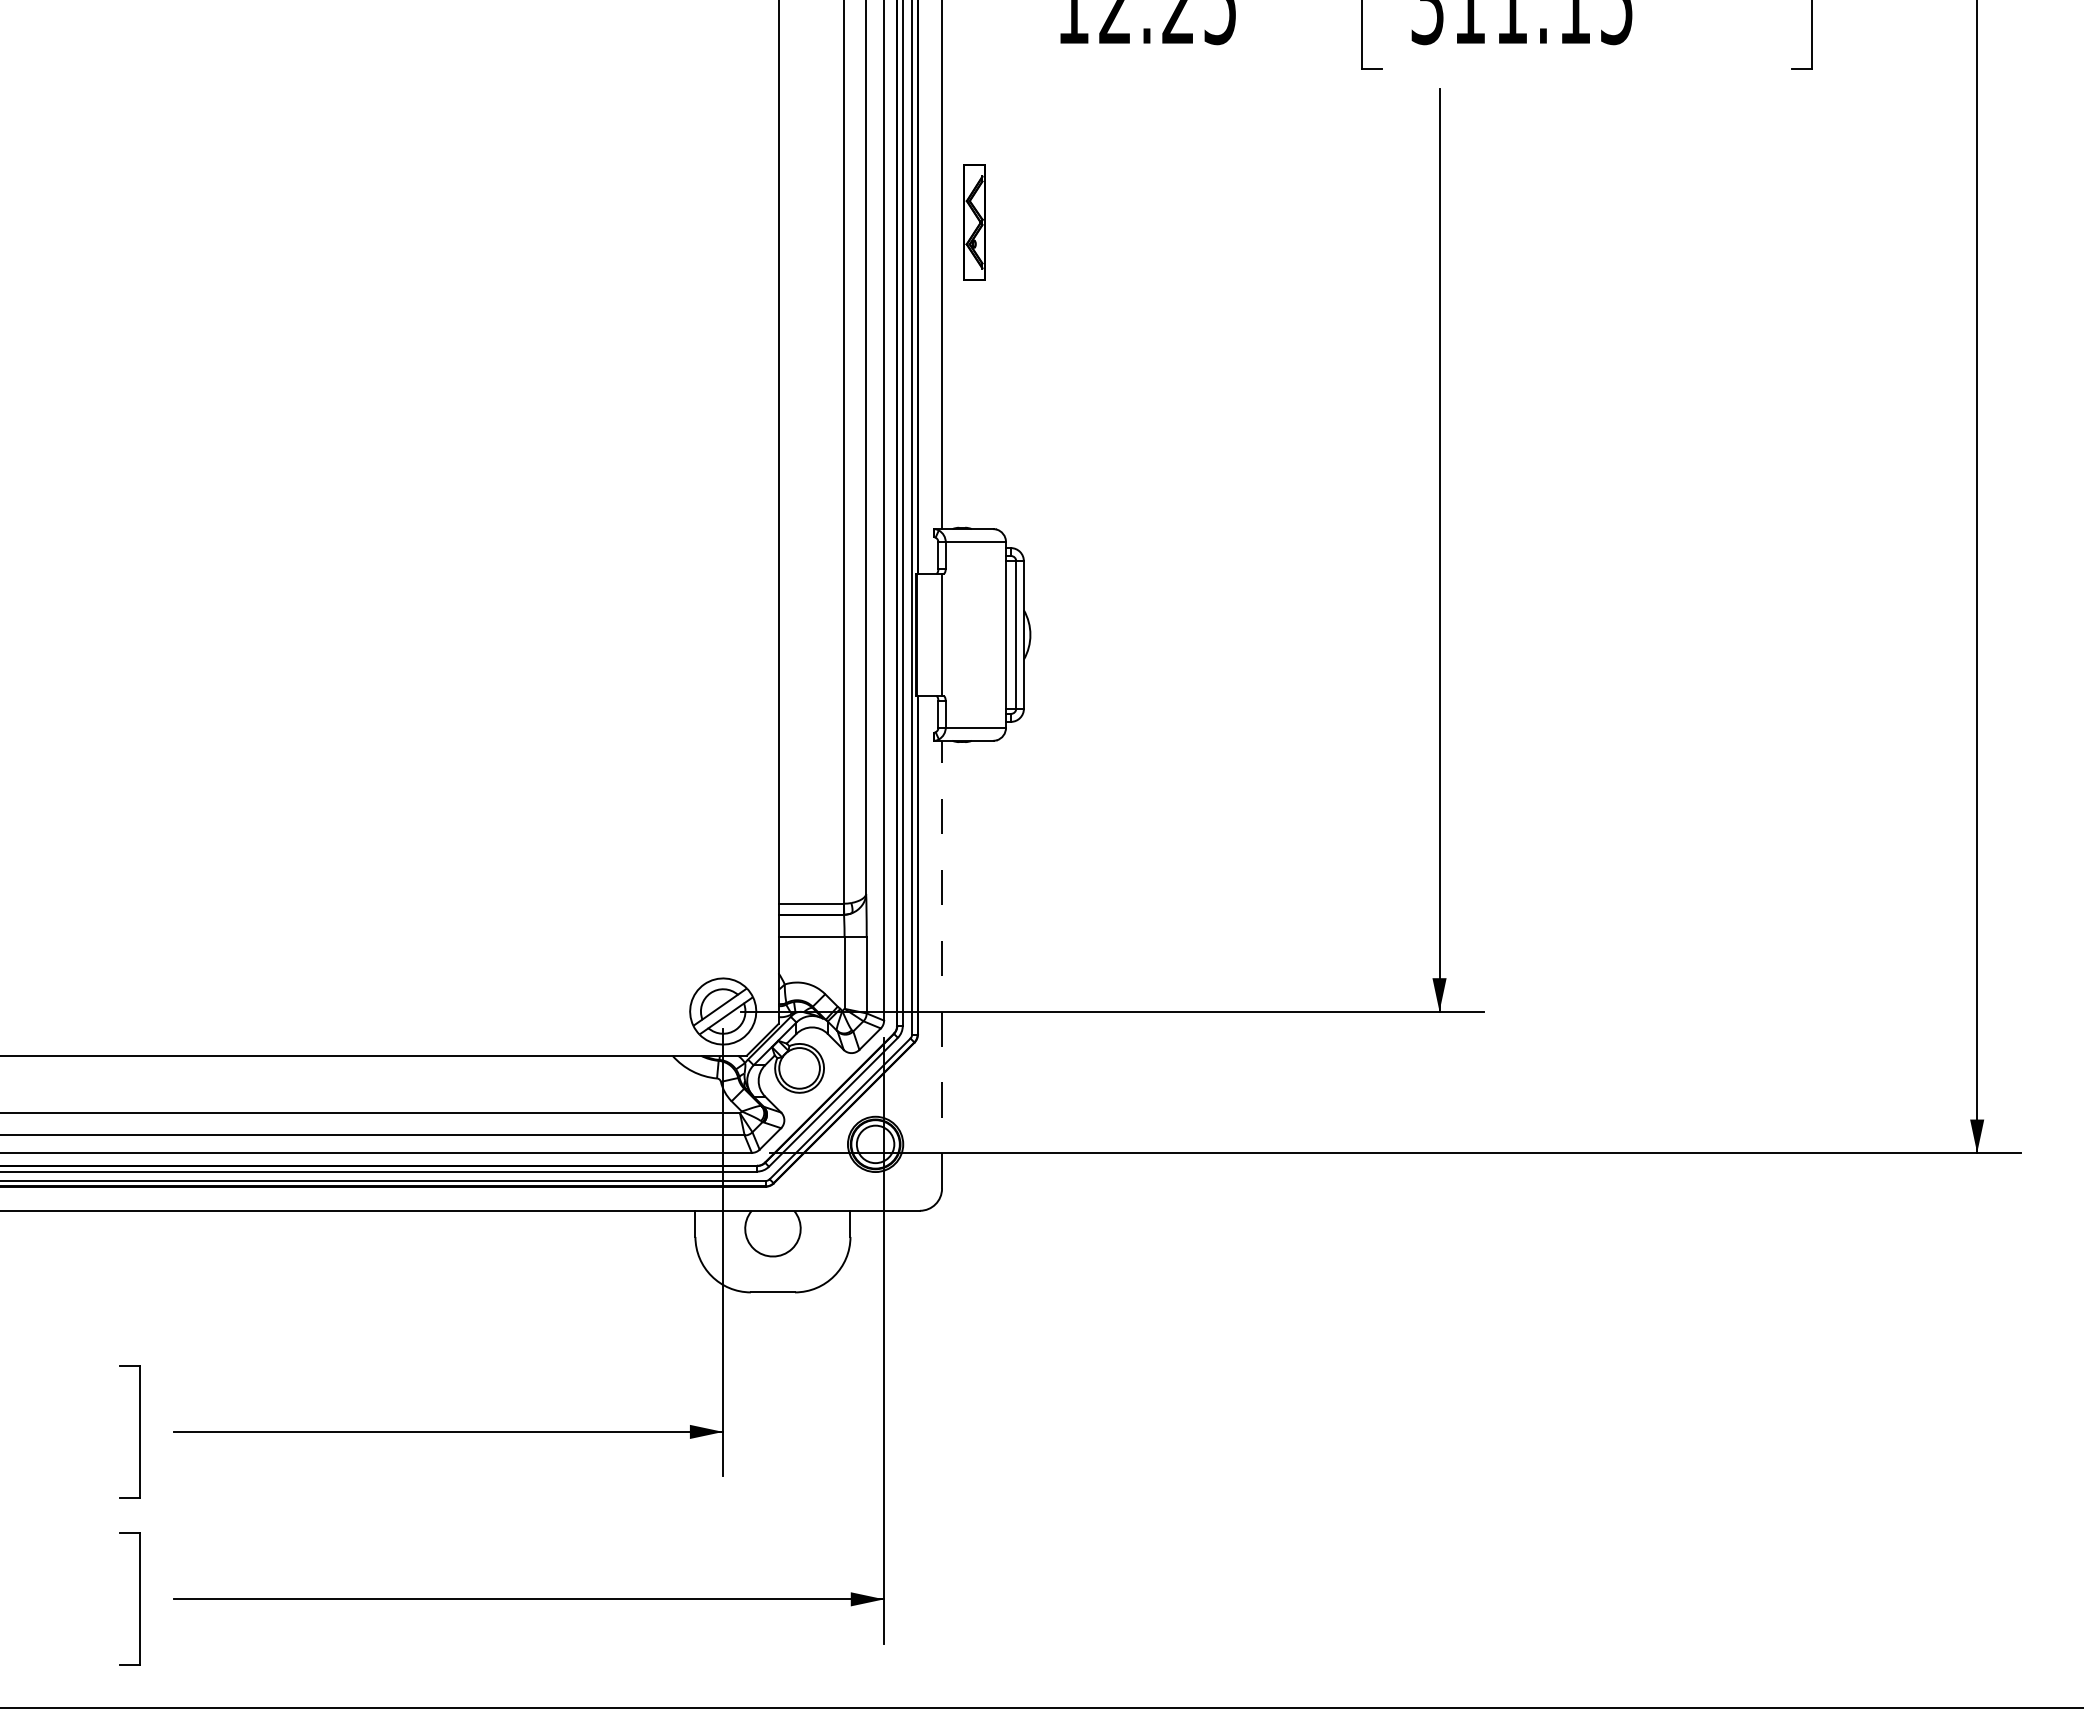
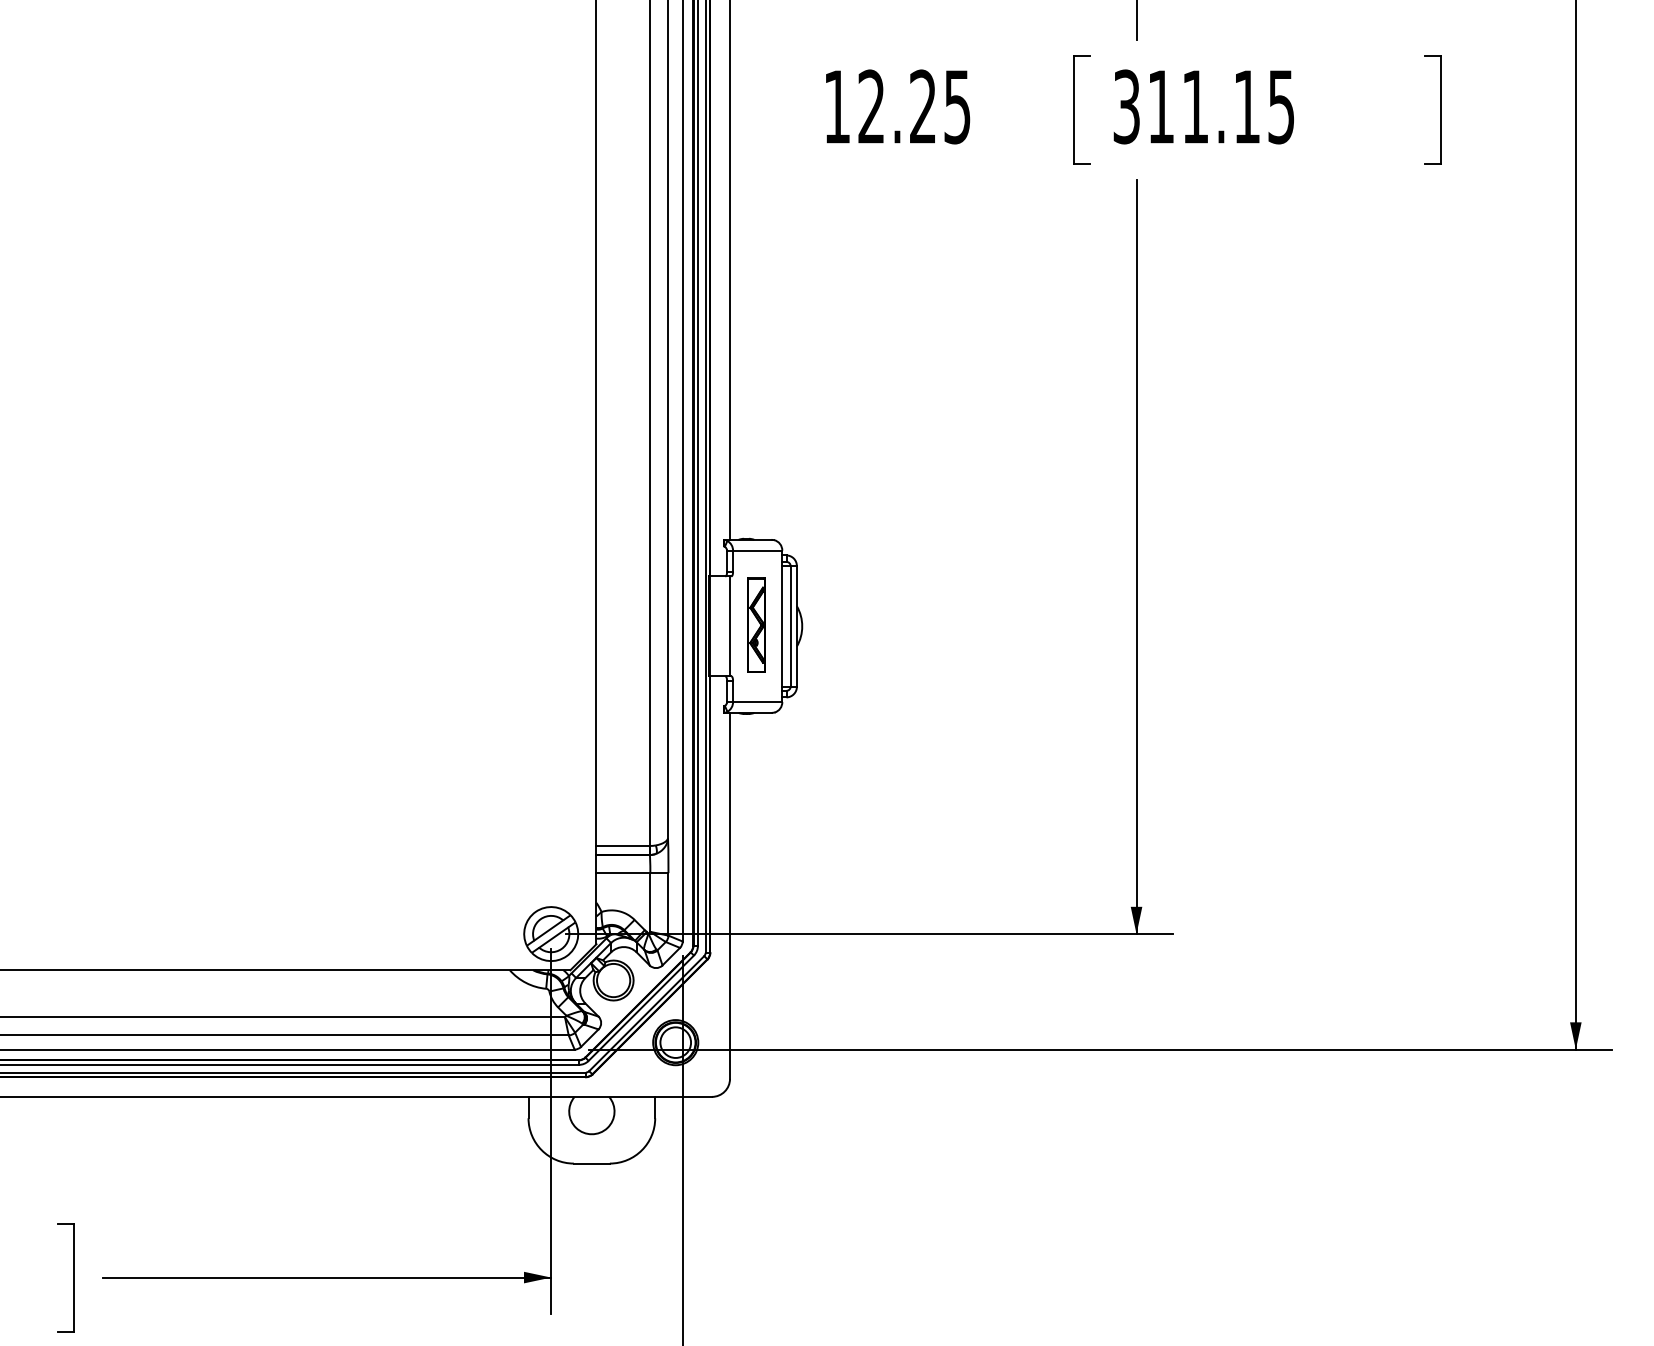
part: (974, 222) -> (756, 625), moved
line: (942, 964) -> (730, 895), dashed -> solid

